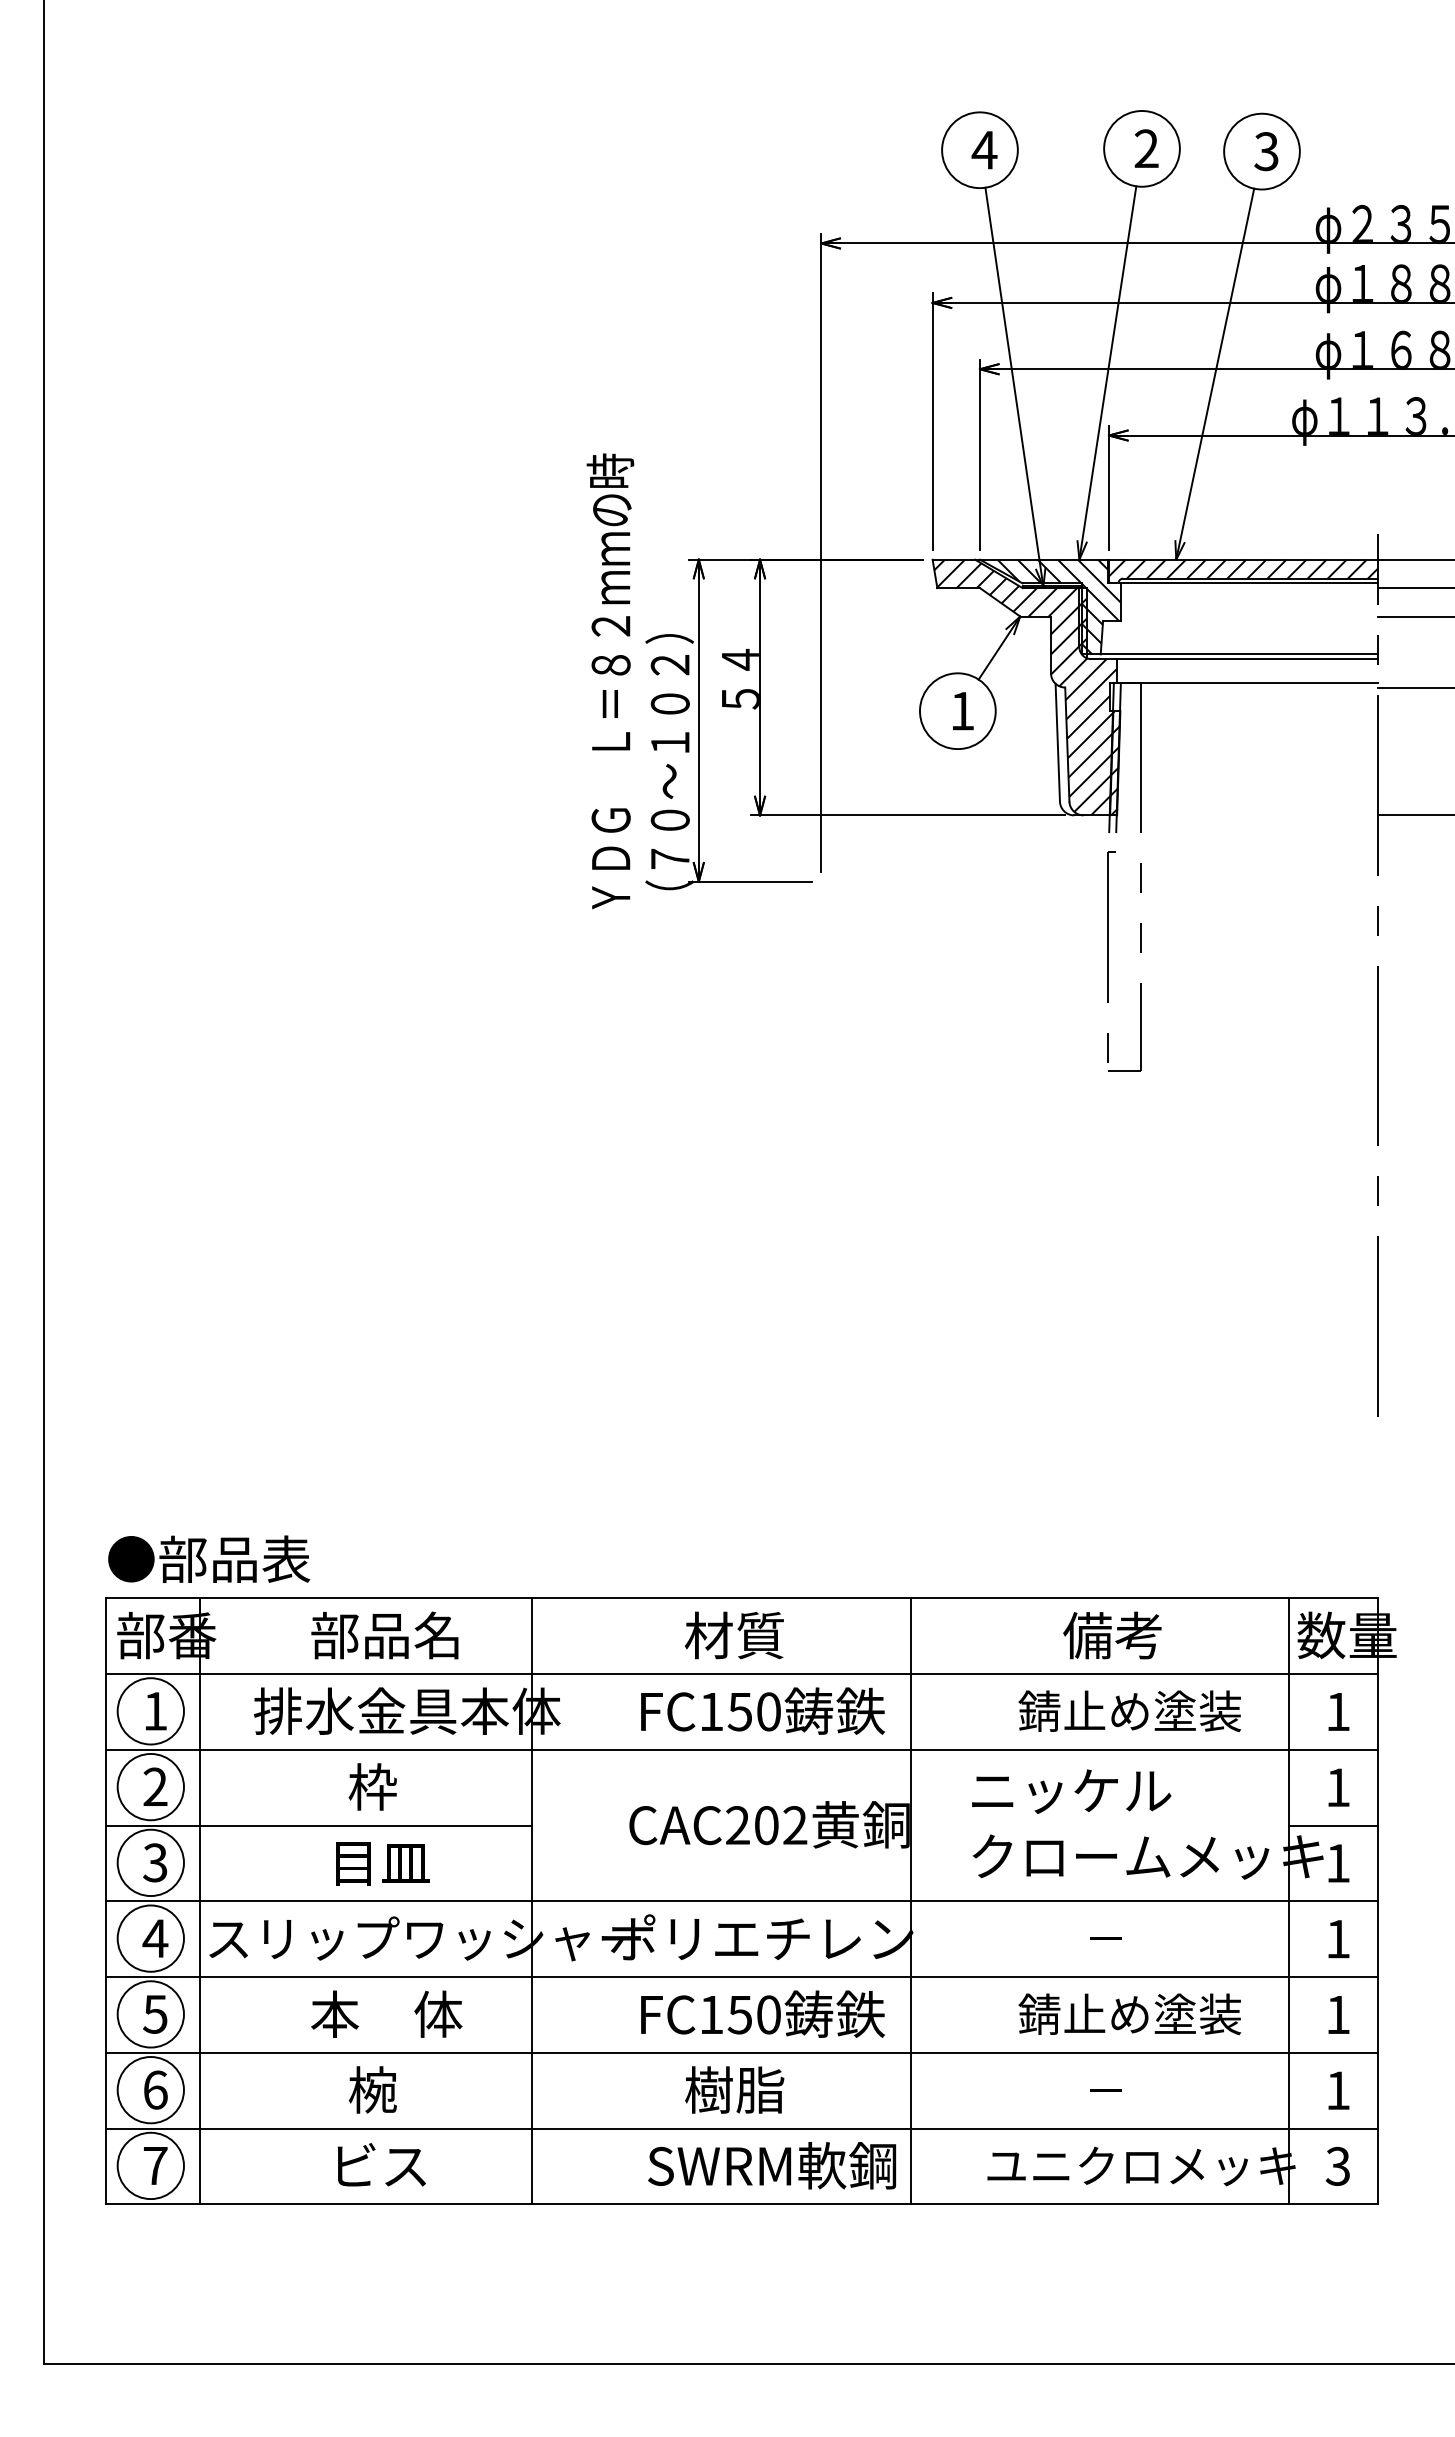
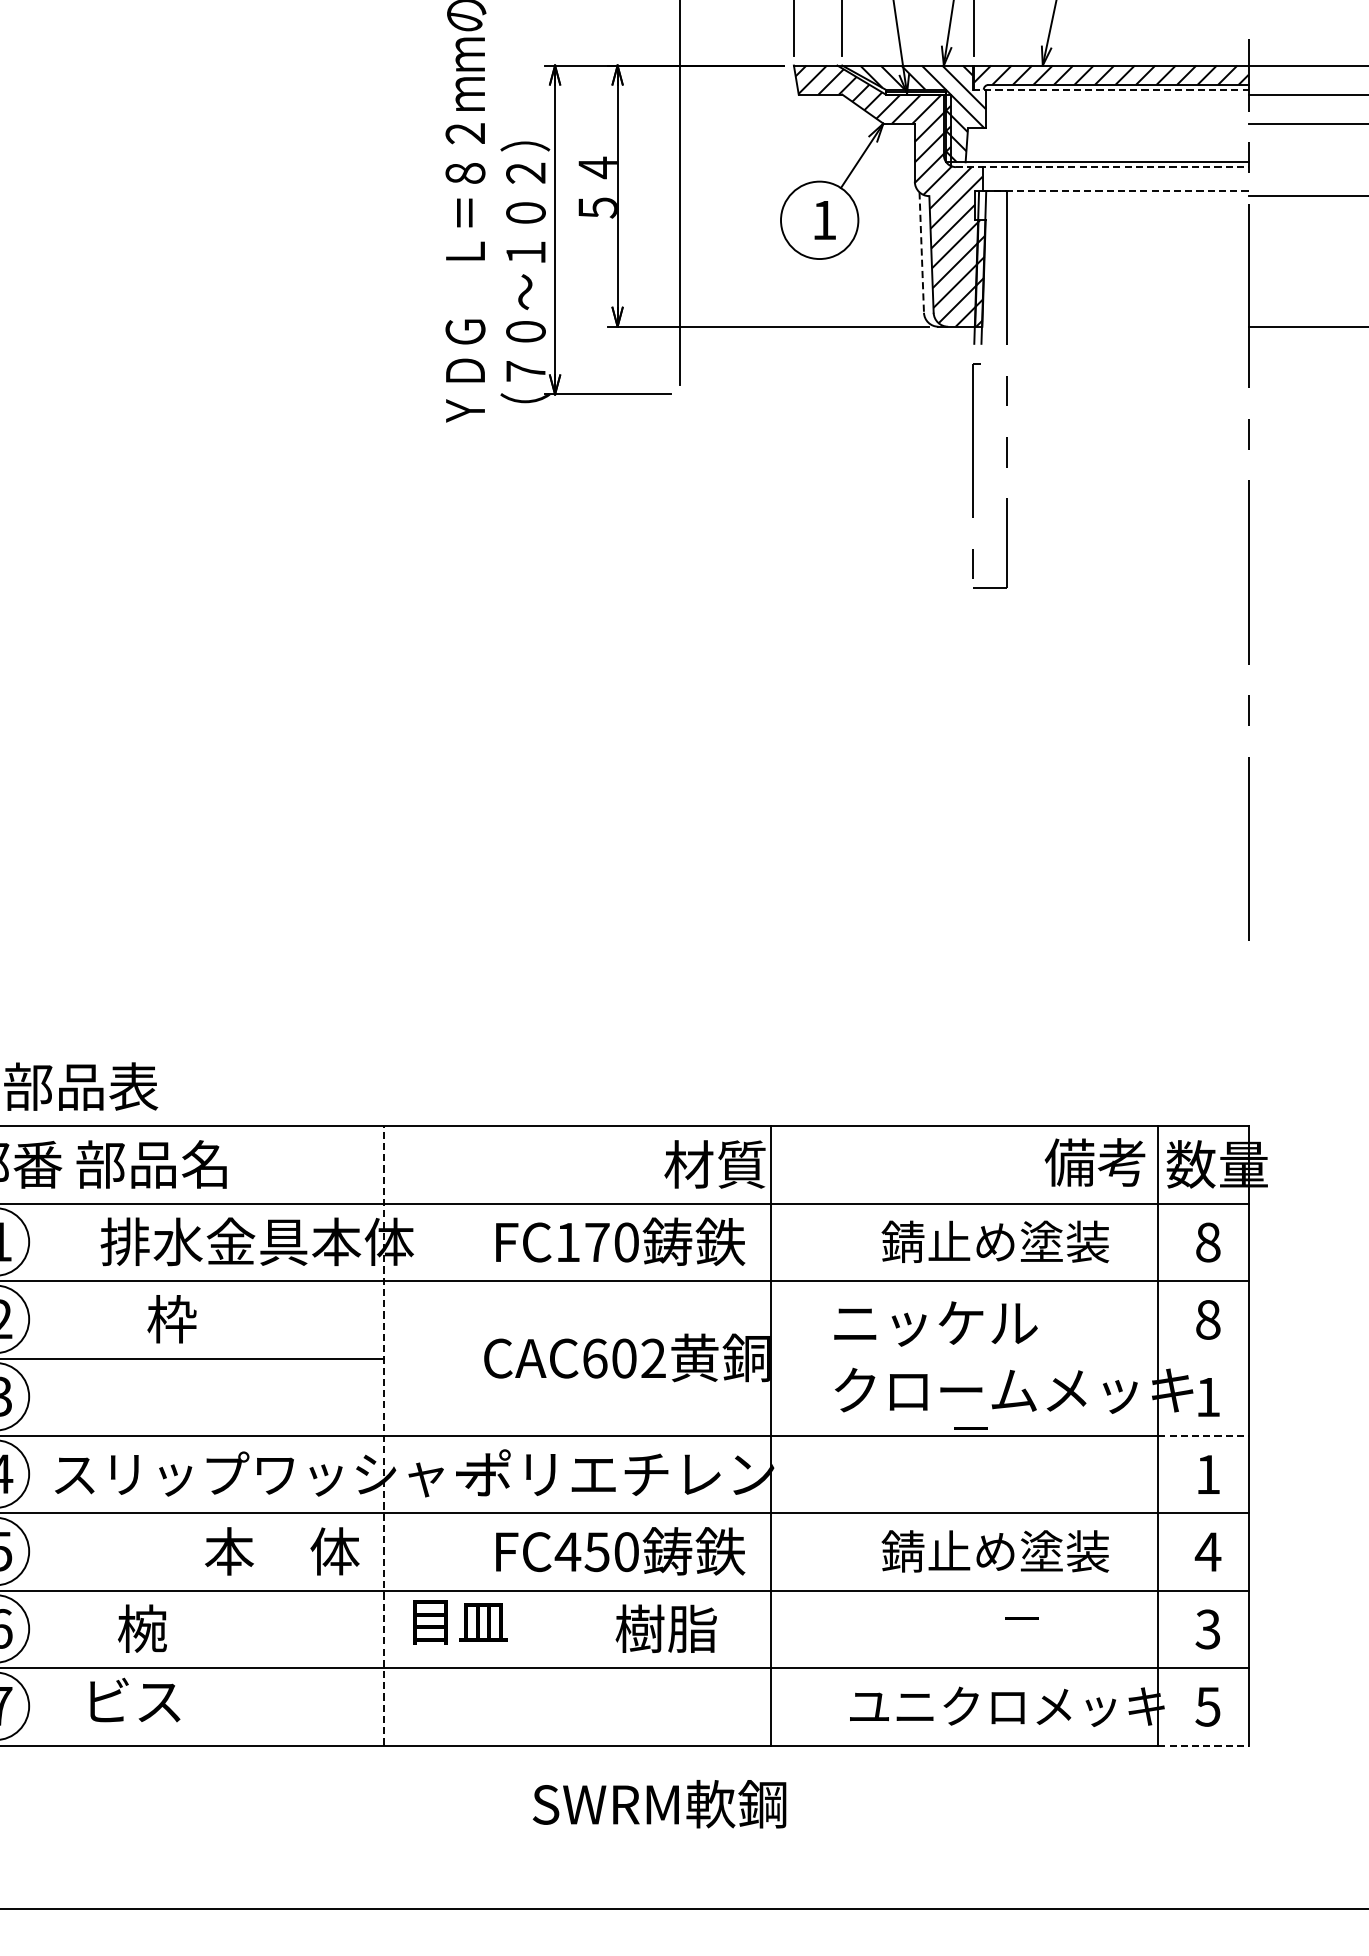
line: (1242, 583) -> (1110, 89), solid -> dashed
line: (1234, 659) -> (1102, 167), solid -> dashed
line: (1243, 682) -> (1111, 191), solid -> dashed
line: (1057, 742) -> (921, 252), solid -> dashed
text: (384, 1635) -> (151, 1164), moved
text: (733, 1635) -> (714, 1164), moved
text: (1112, 1635) -> (1095, 1162), moved
text: (1338, 1711) -> (1208, 1242), 1 -> 8
text: (739, 1712) -> (596, 1243), FC150 -> FC170
text: (372, 1786) -> (171, 1318), moved
text: (1338, 1787) -> (1208, 1319), 1 -> 8
text: (738, 1825) -> (595, 1358), CAC202 -> CAC602
line: (1333, 1825) -> (1203, 1358), removed
text: (382, 1863) -> (459, 1622), moved
line: (531, 1900) -> (384, 1435), solid -> dashed
line: (200, 1901) -> (46, 1436), removed
line: (1334, 1901) -> (1204, 1436), solid -> dashed
text: (1105, 1938) -> (970, 1428), moved
text: (386, 2013) -> (282, 1550), moved
text: (711, 2014) -> (568, 1551), FC150 -> FC450
text: (1338, 2014) -> (1208, 1551), 1 -> 4
text: (372, 2089) -> (142, 1628), moved
text: (734, 2089) -> (666, 1628), moved
text: (1105, 2090) -> (1021, 1619), moved
text: (1337, 2090) -> (1207, 1629), 1 -> 3
text: (381, 2164) -> (134, 1699), moved
text: (772, 2165) -> (659, 1803), moved
text: (1337, 2165) -> (1207, 1705), 3 -> 5
line: (1334, 2204) -> (1204, 1745), solid -> dashed

